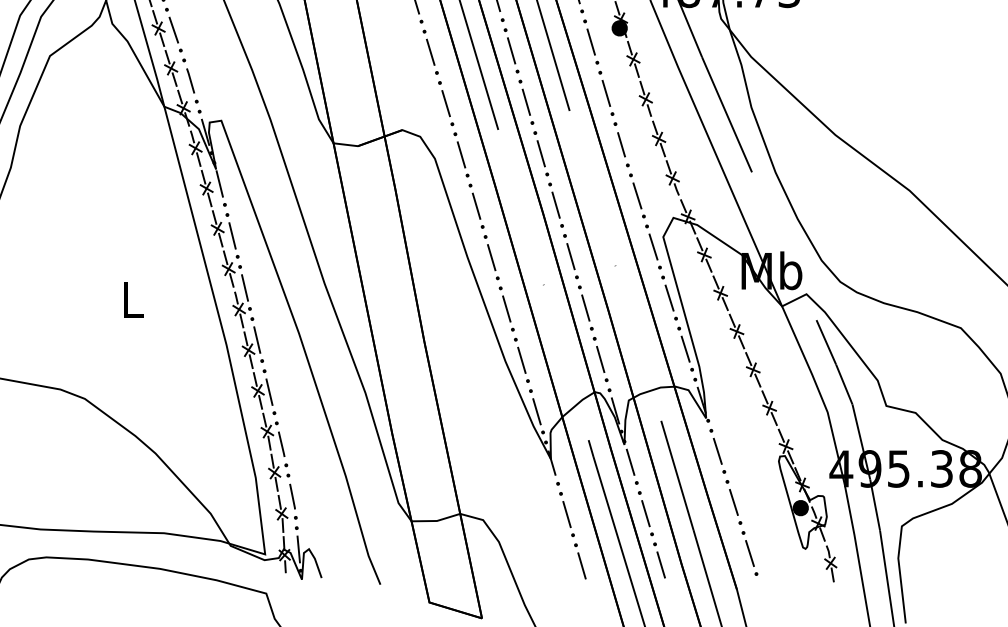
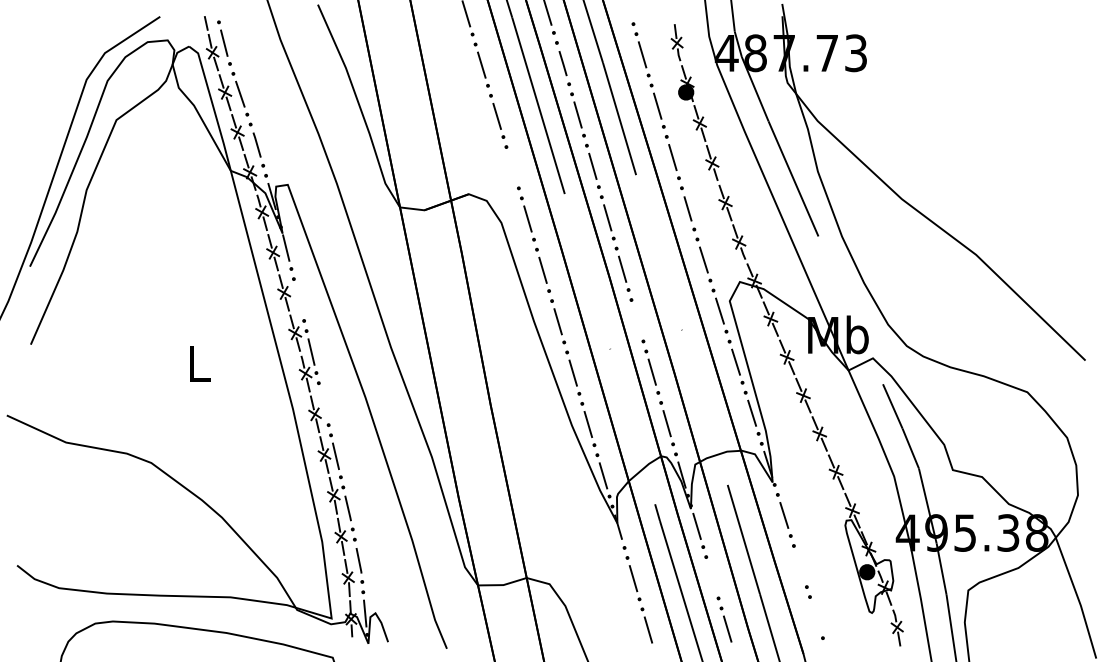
line: (446, 103) -> (512, 167), removed
line: (232, 235) -> (298, 299), removed
line: (571, 256) -> (637, 320), removed
line: (257, 339) -> (323, 403), removed
line: (734, 502) -> (800, 566), removed
line: (646, 513) -> (712, 577), removed
line: (750, 553) -> (816, 617), removed

